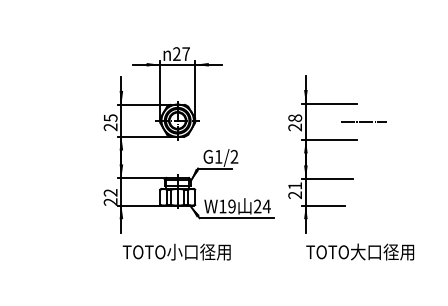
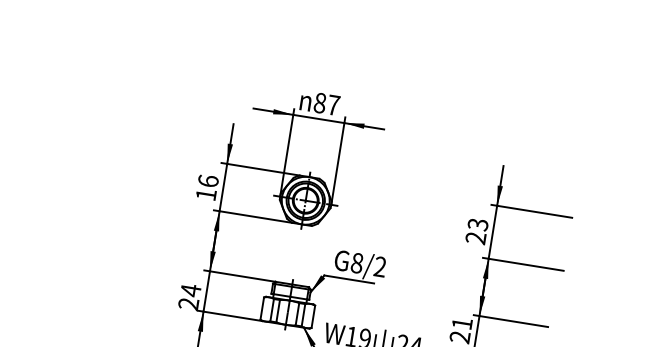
text: (176, 54) -> (319, 103), 27 -> 87
text: (295, 118) -> (478, 225), 28 -> 23
line: (363, 121) -> (577, 245), removed
text: (110, 122) -> (207, 187), 25 -> 16
text: (218, 156) -> (357, 262), G1/2 -> G8/2
text: (110, 192) -> (190, 289), 22 -> 24

